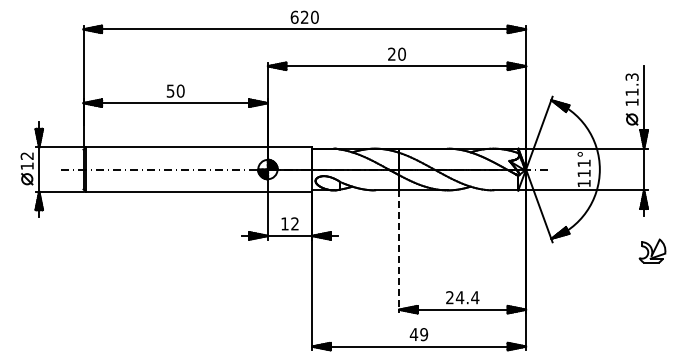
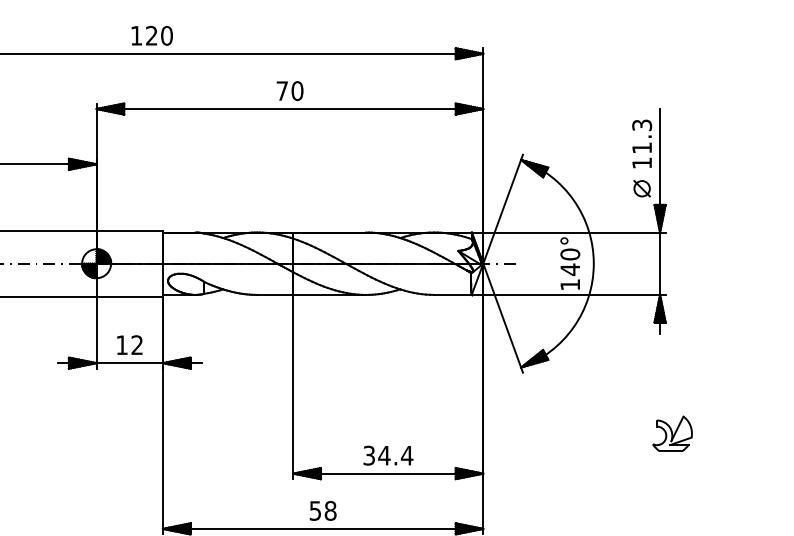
text: (294, 16) -> (136, 34), 620 -> 120
text: (391, 53) -> (281, 89), 20 -> 70
text: (583, 168) -> (569, 262), 111° -> 140°
part: (652, 250) -> (672, 432), moved
line: (399, 251) -> (293, 386), dashed -> solid
text: (449, 297) -> (368, 455), 24.4 -> 34.4
text: (418, 334) -> (322, 510), 49 -> 58

